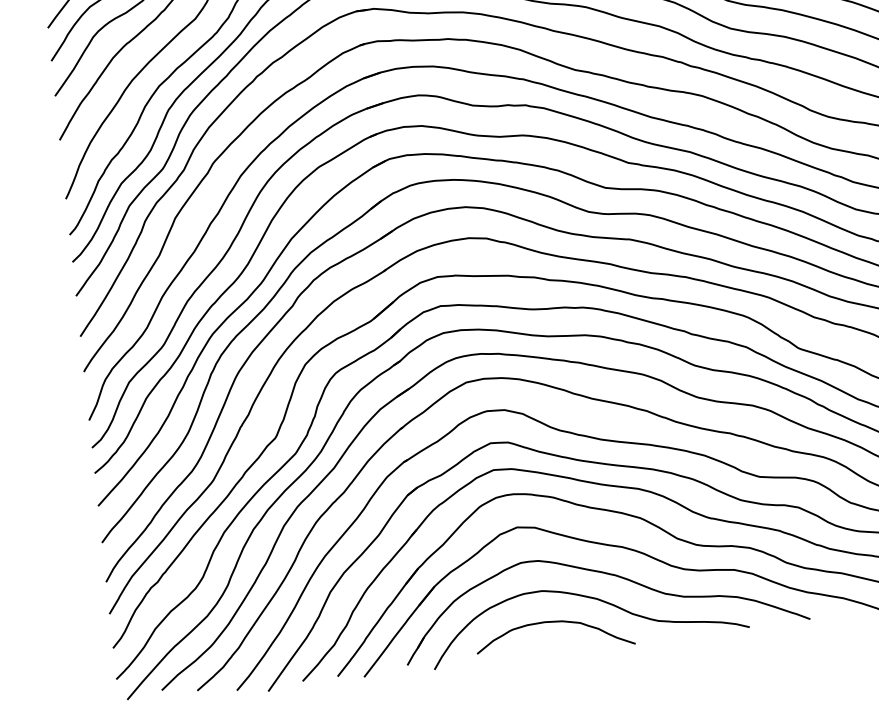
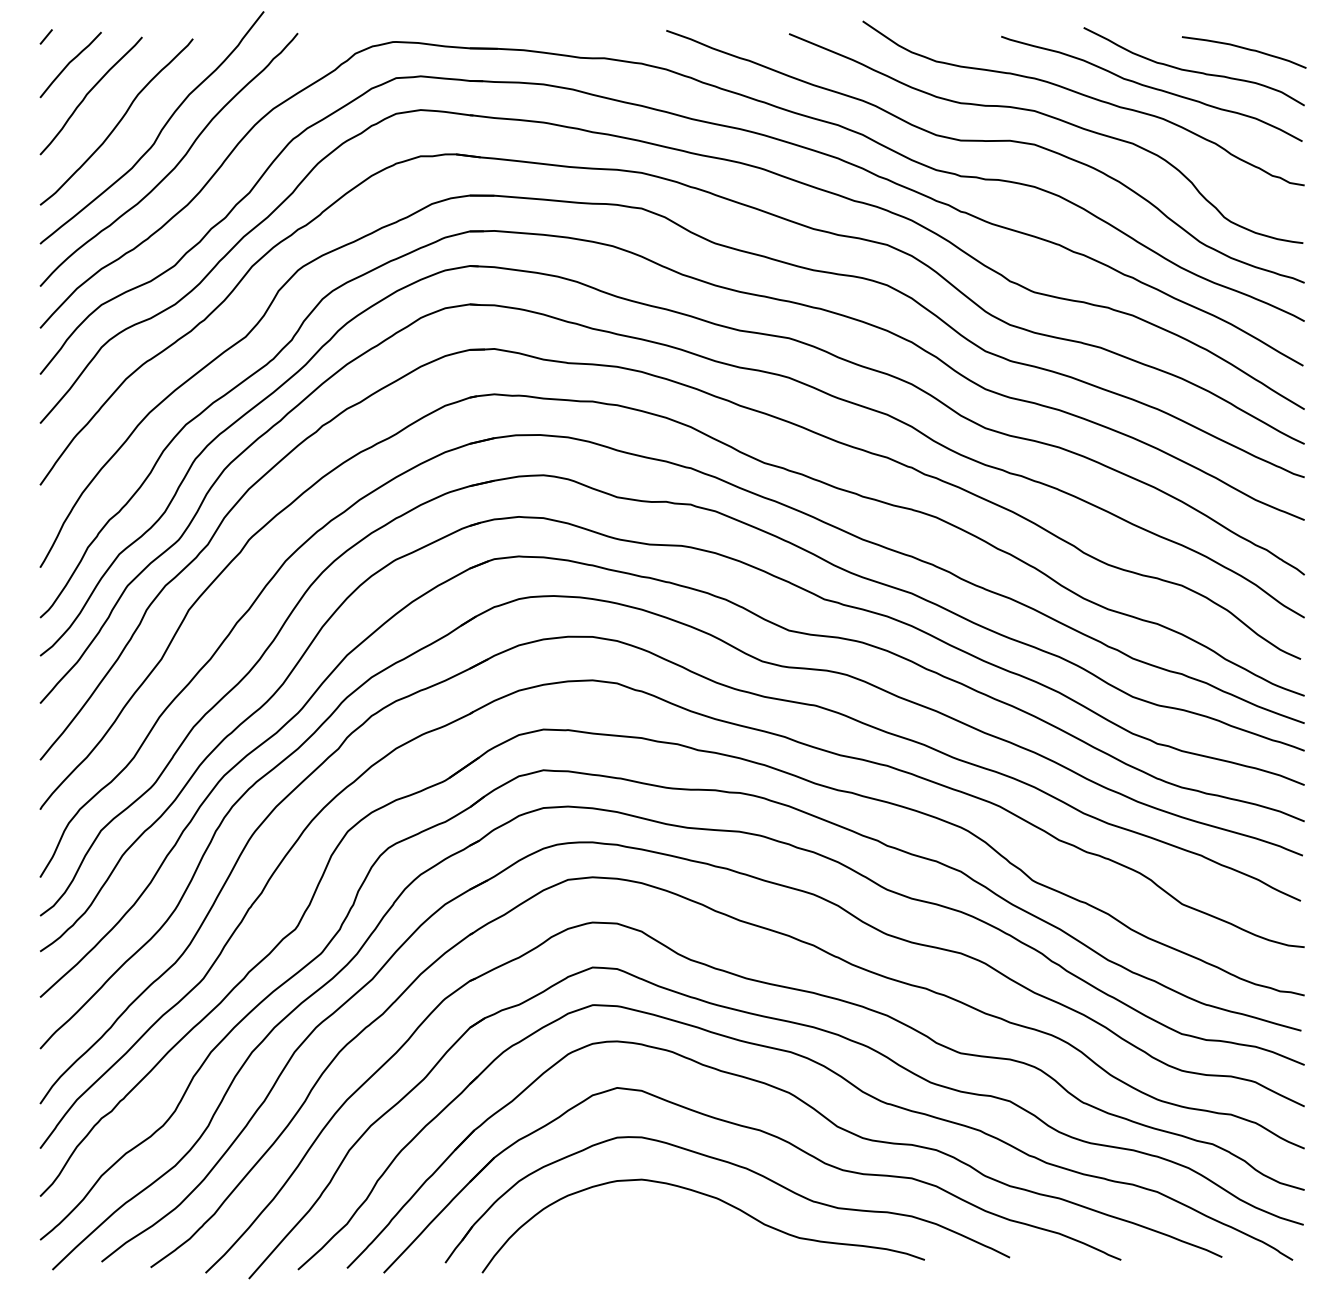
curve: (553, 622) -> (653, 1224), removed

